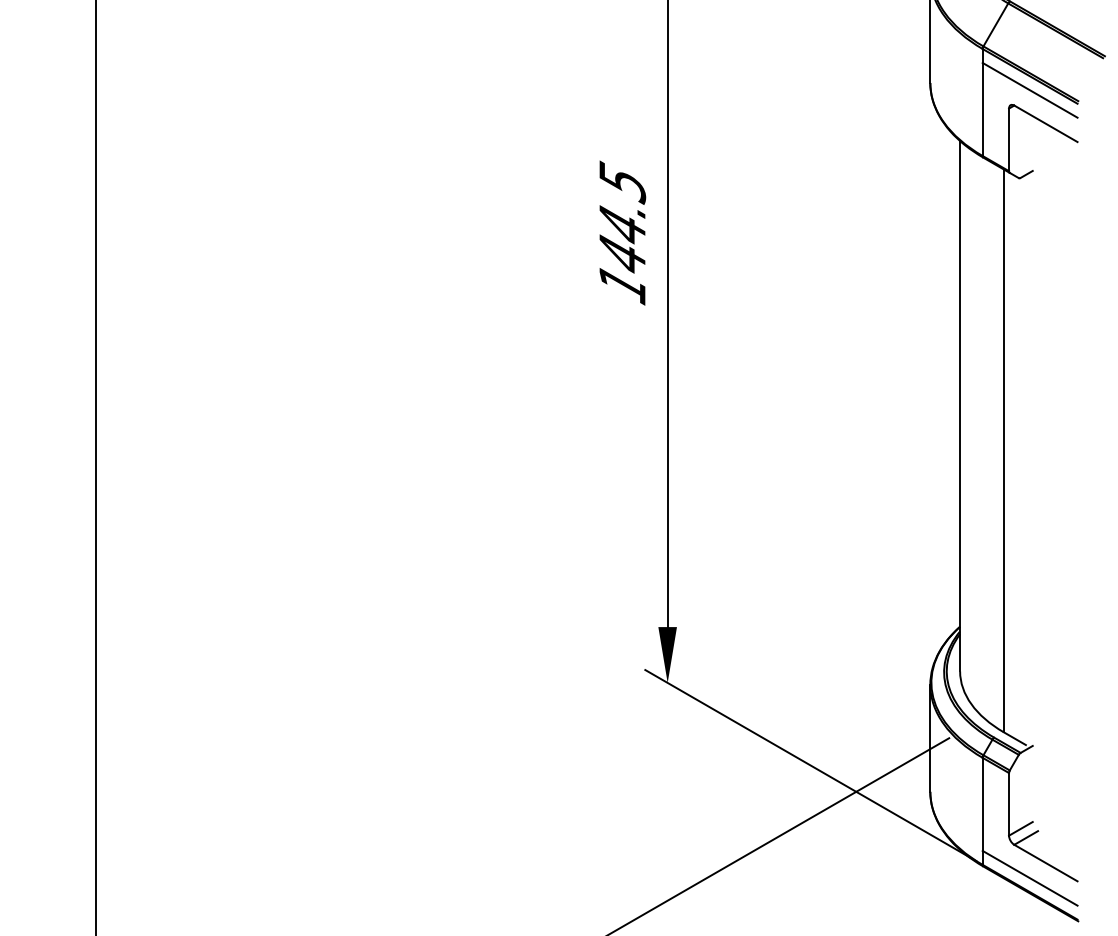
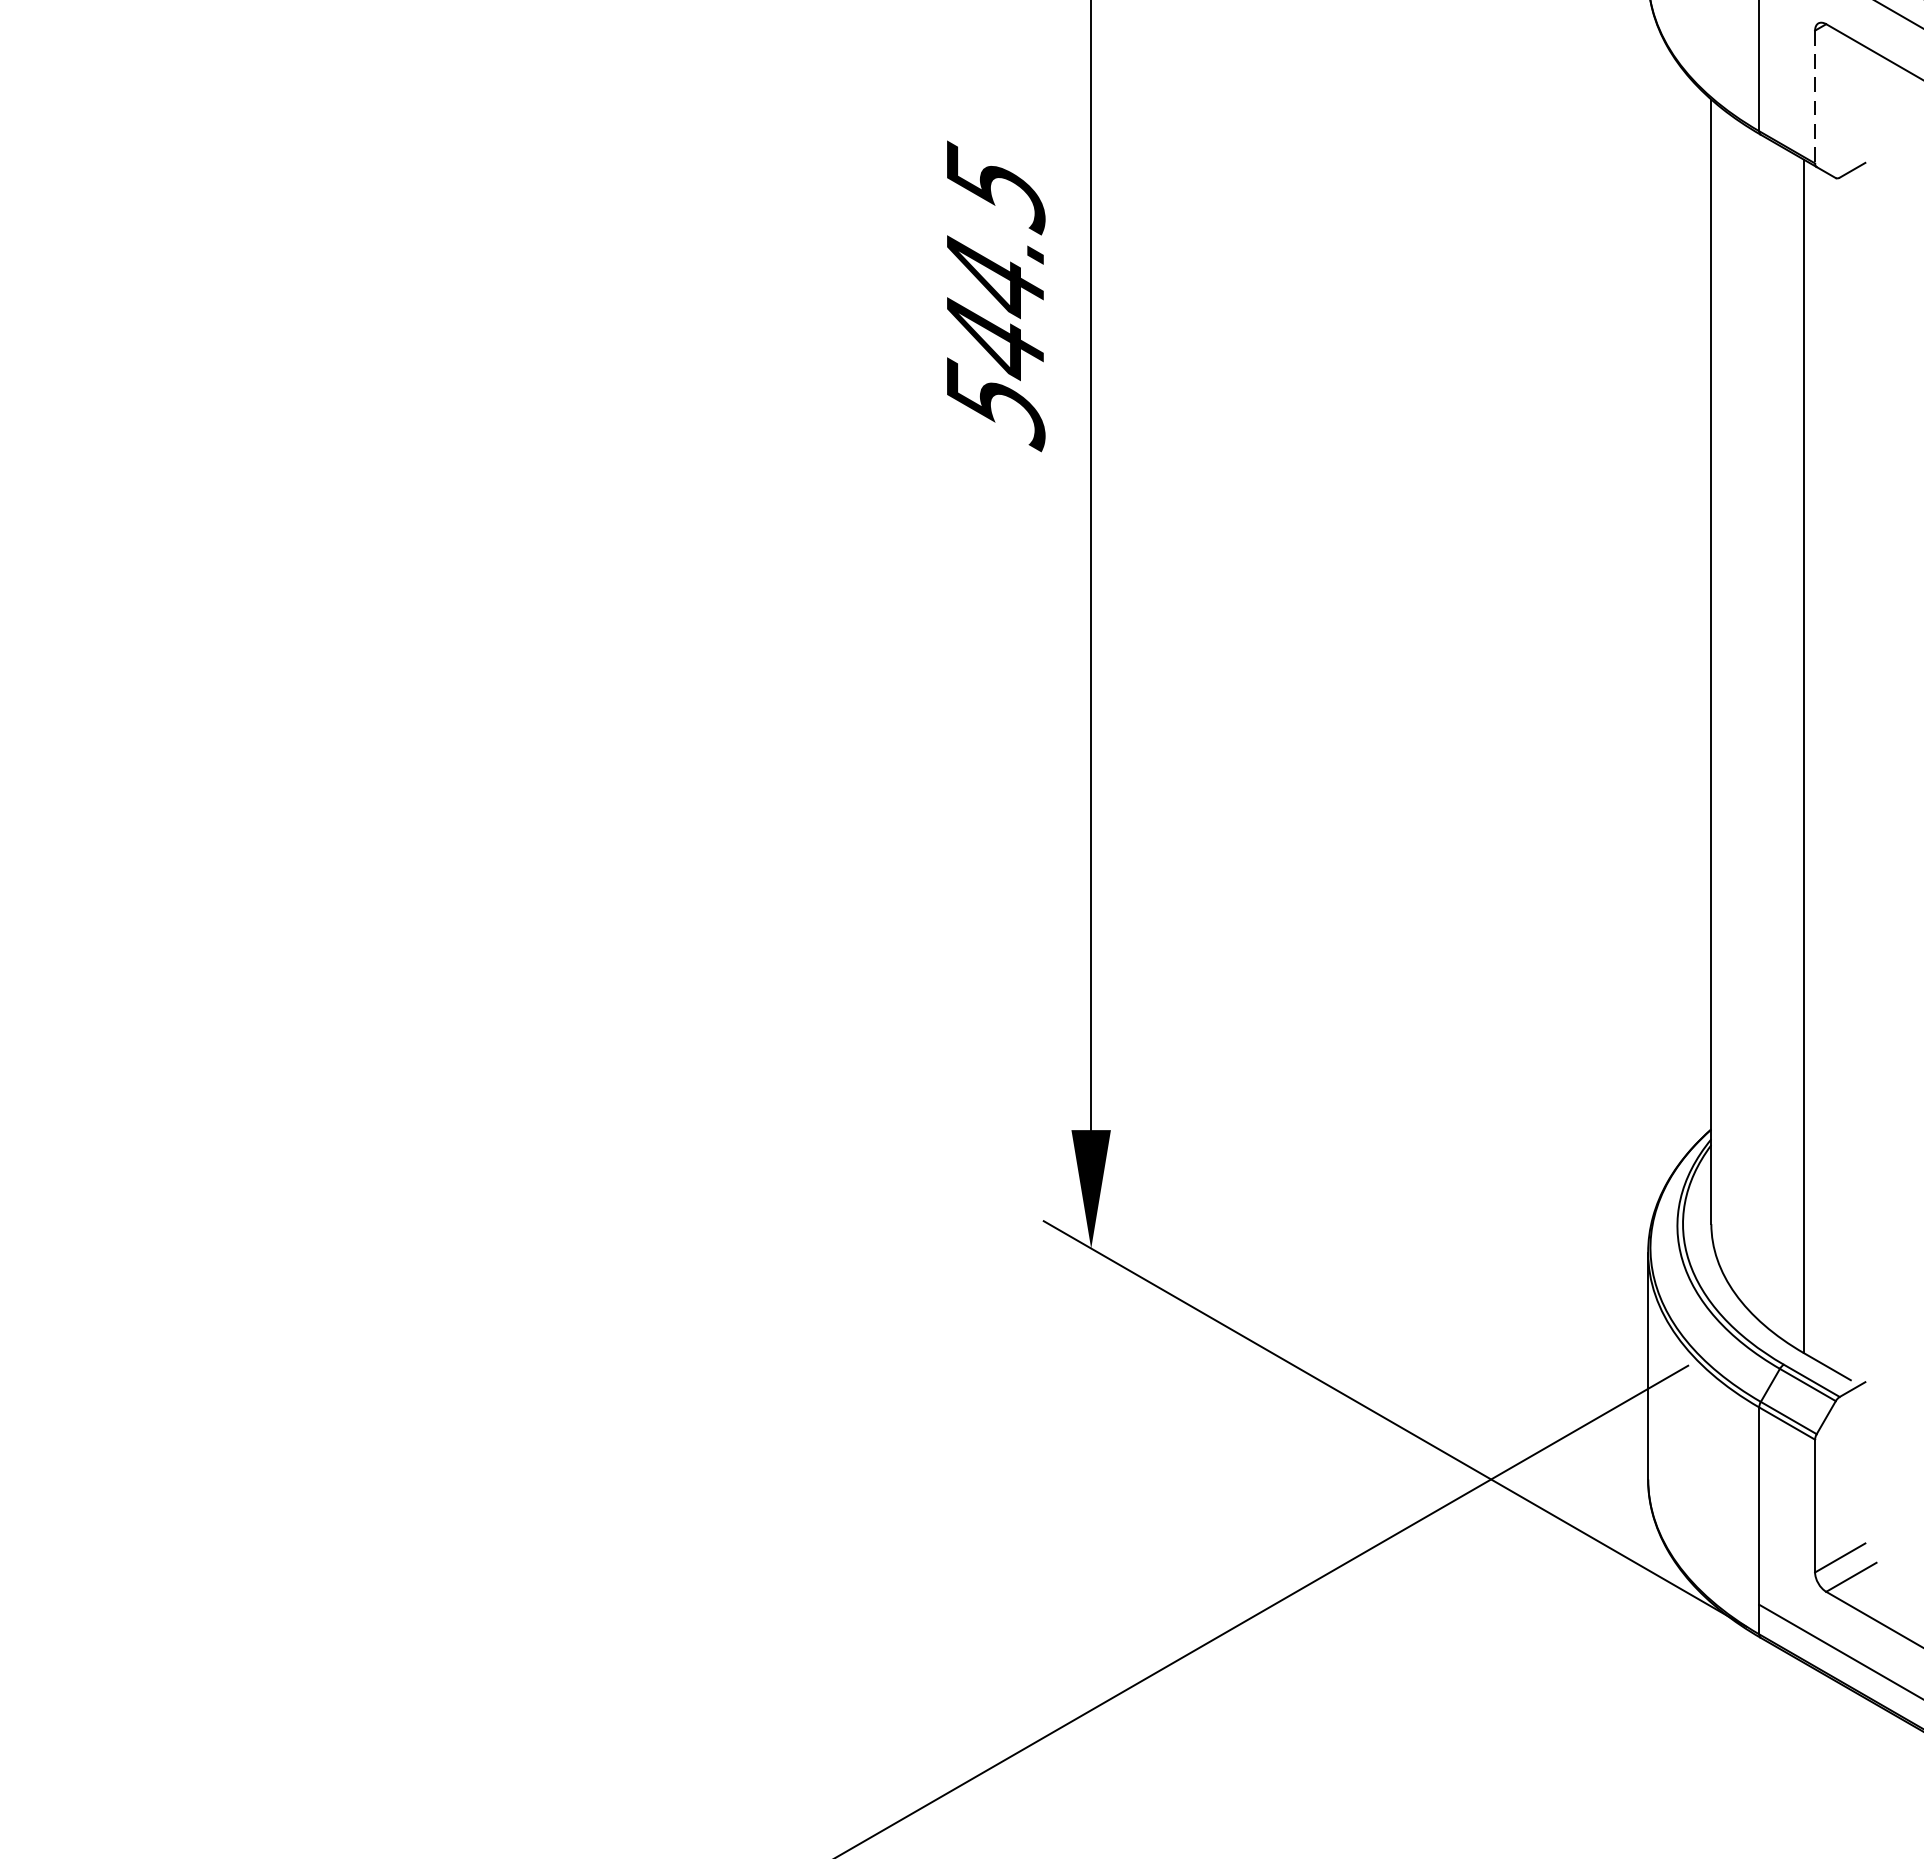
line: (1009, 140) -> (1816, 98), solid -> dashed
text: (622, 284) -> (995, 403), 144.5 -> 544.5

